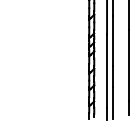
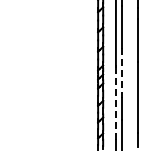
line: (112, 41) -> (121, 73), solid -> dashed
line: (106, 71) -> (115, 103), solid -> dashed

